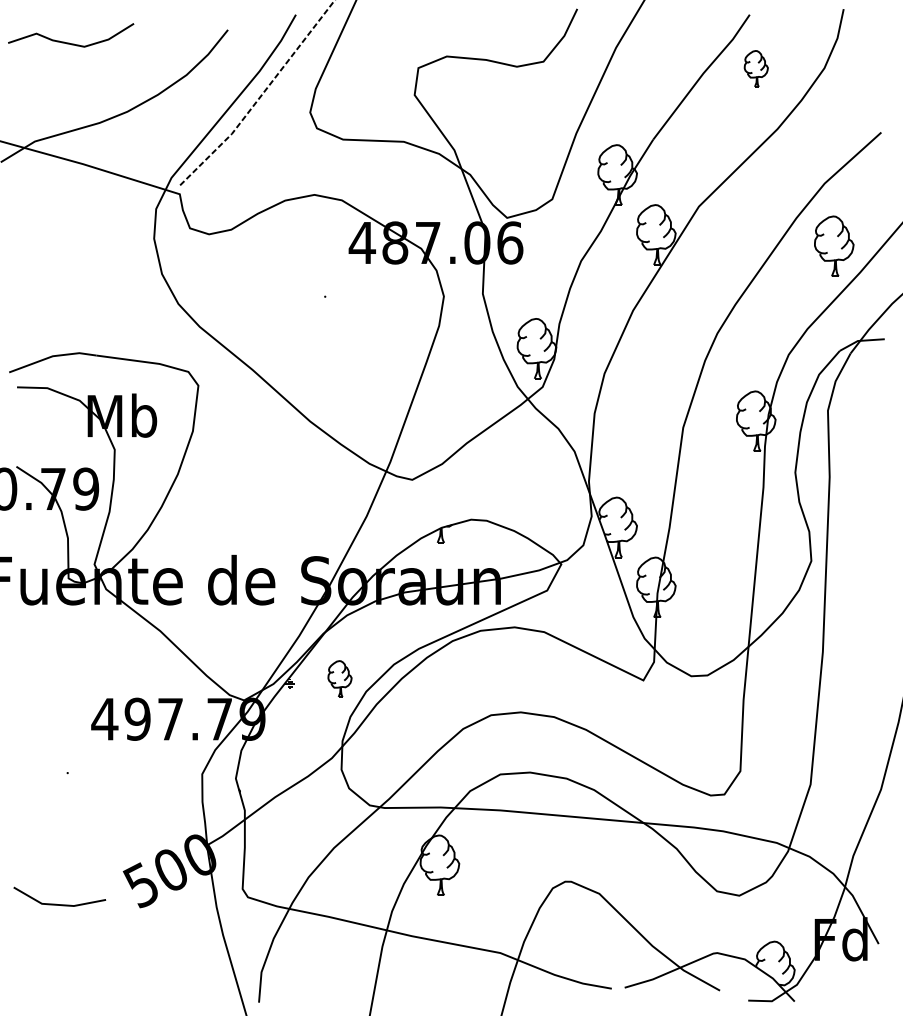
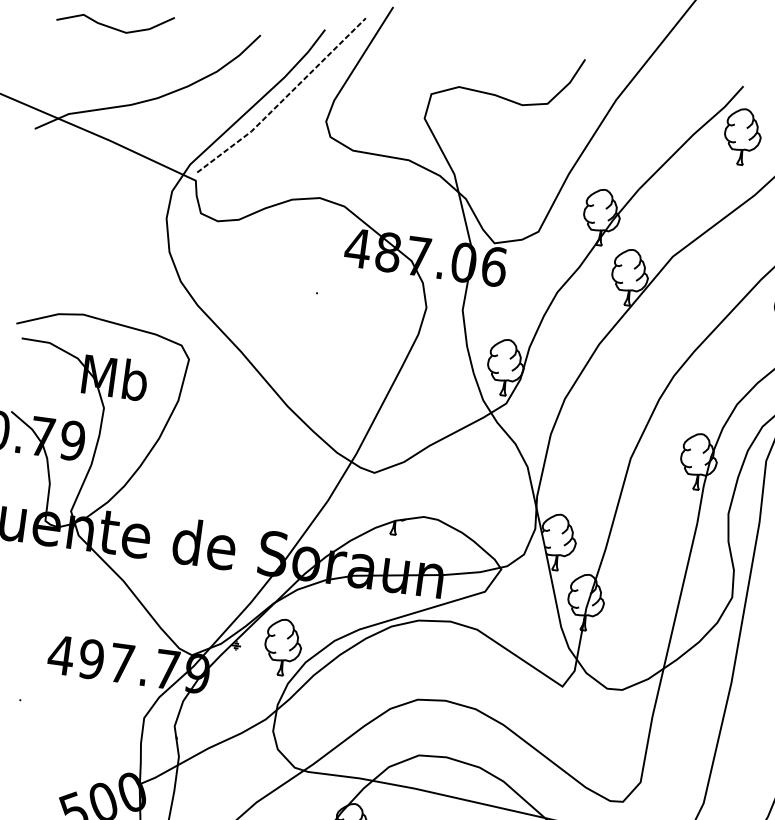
part: (756, 68) -> (743, 136), size x1.67
part: (339, 678) -> (282, 646), size x1.67

